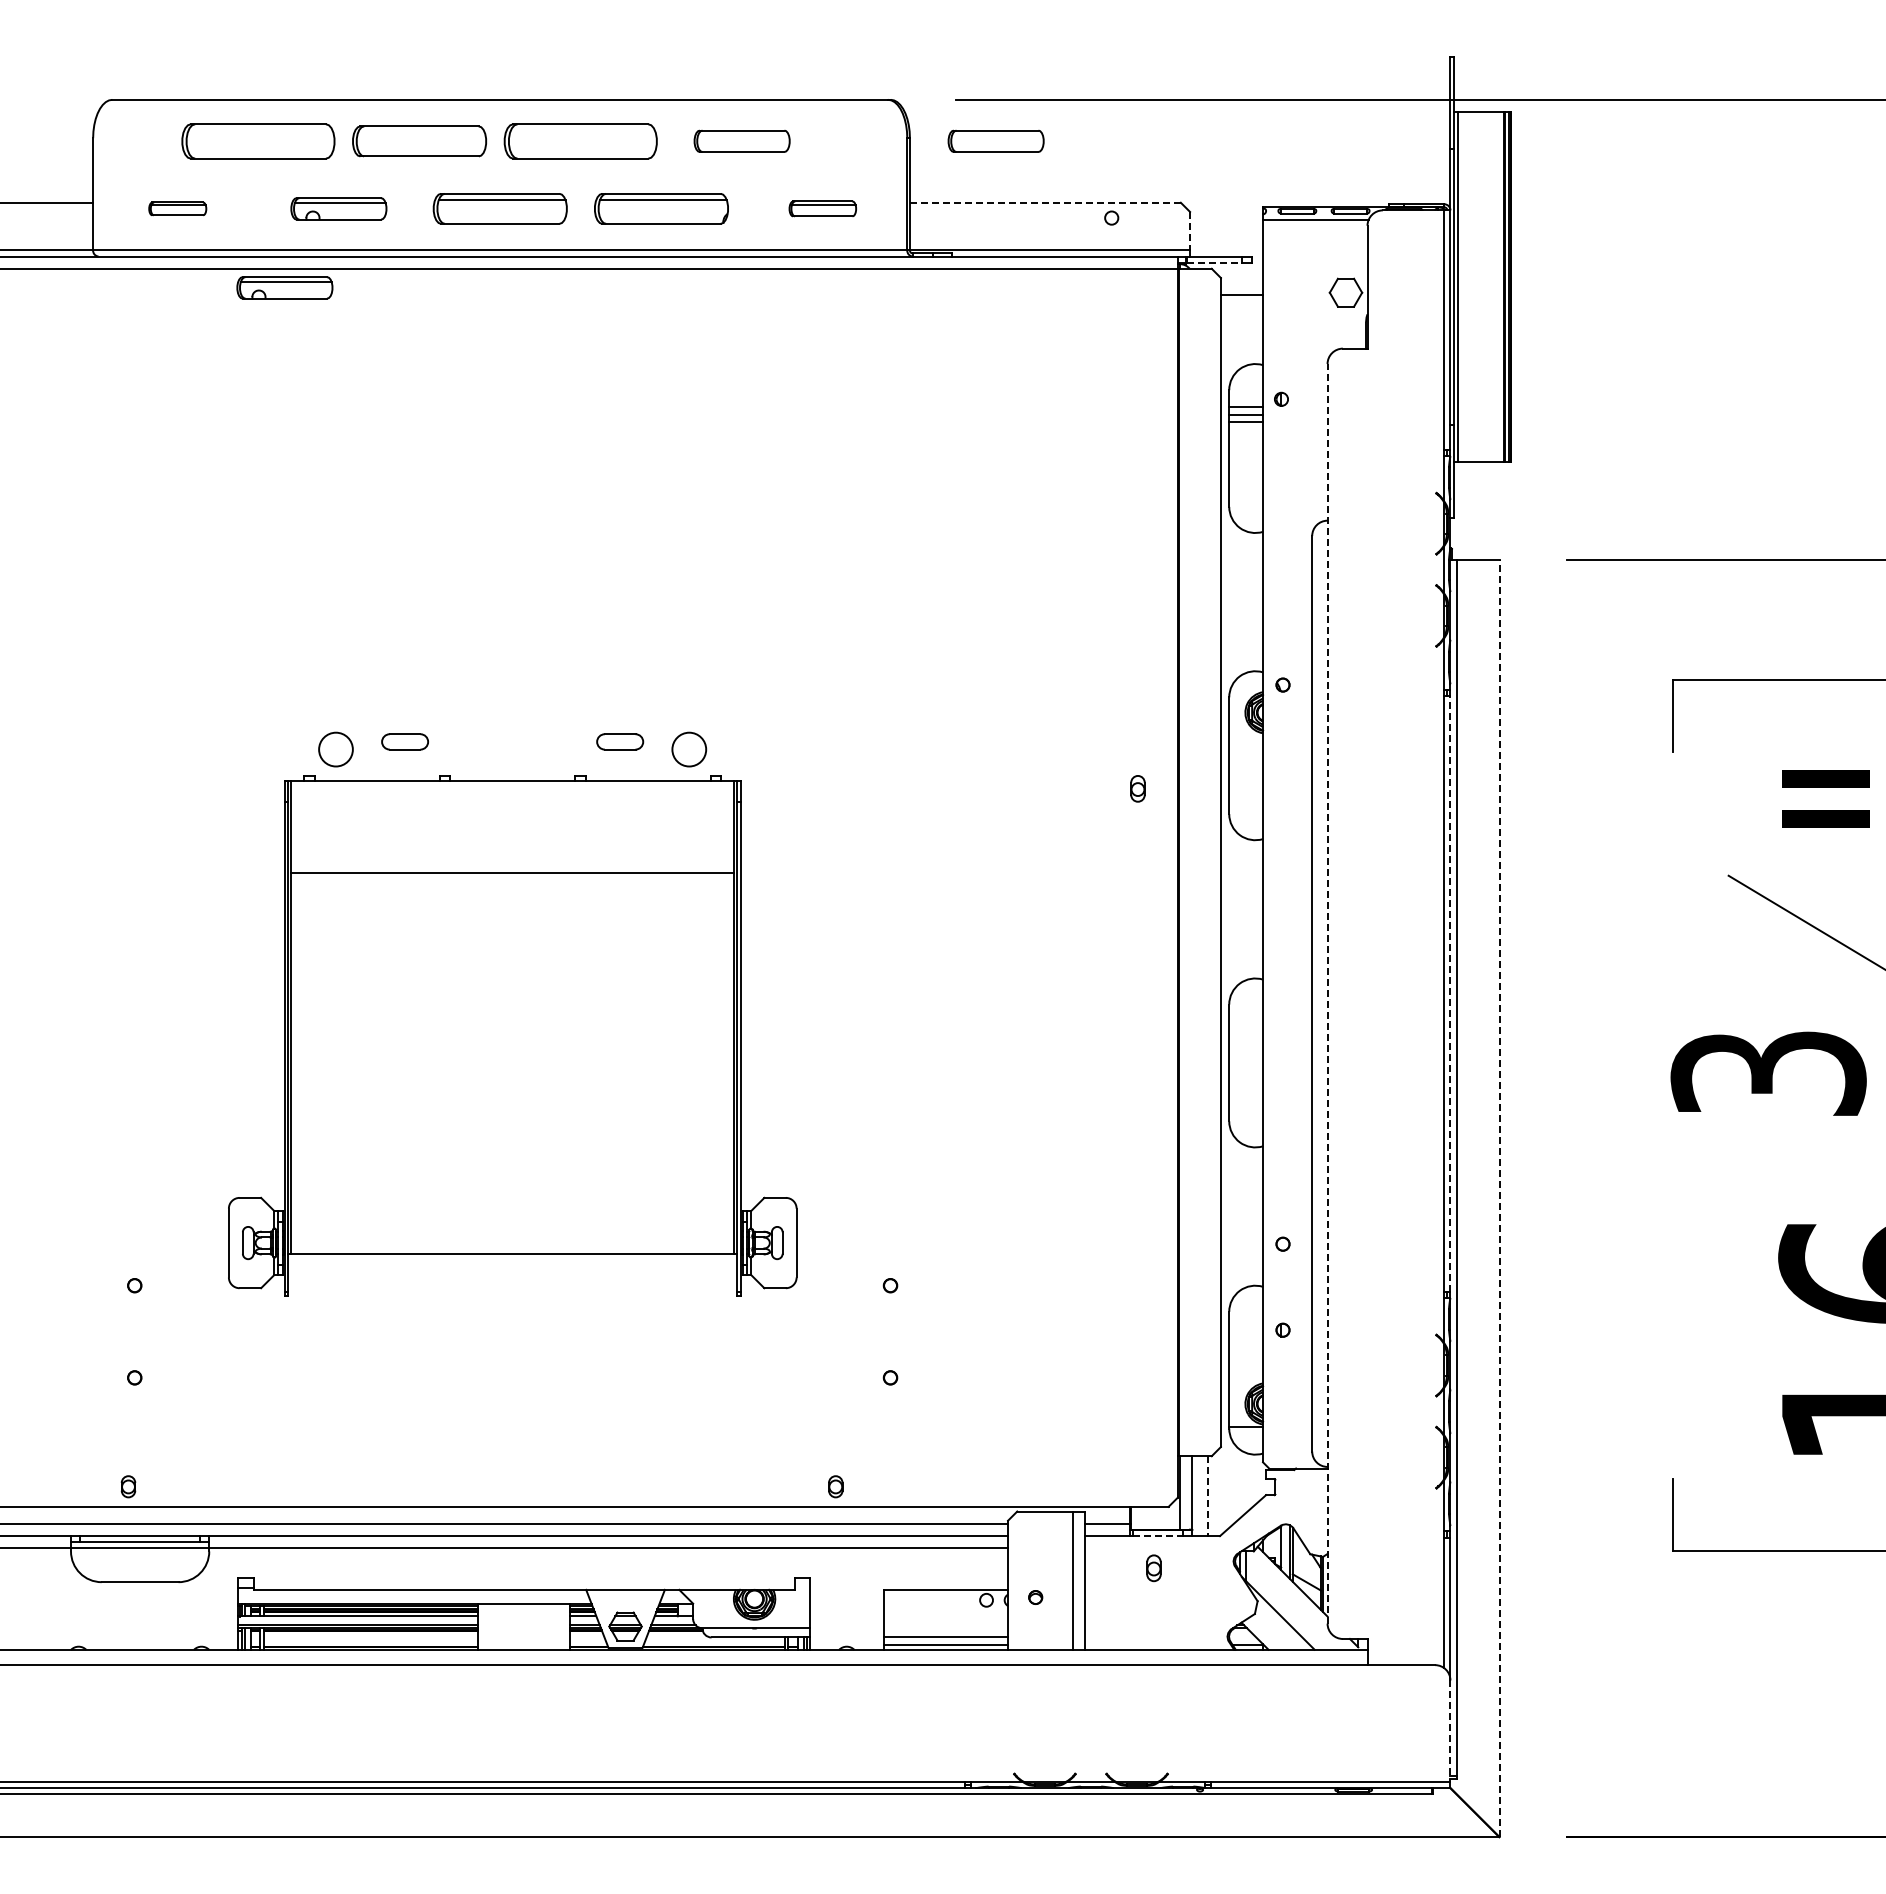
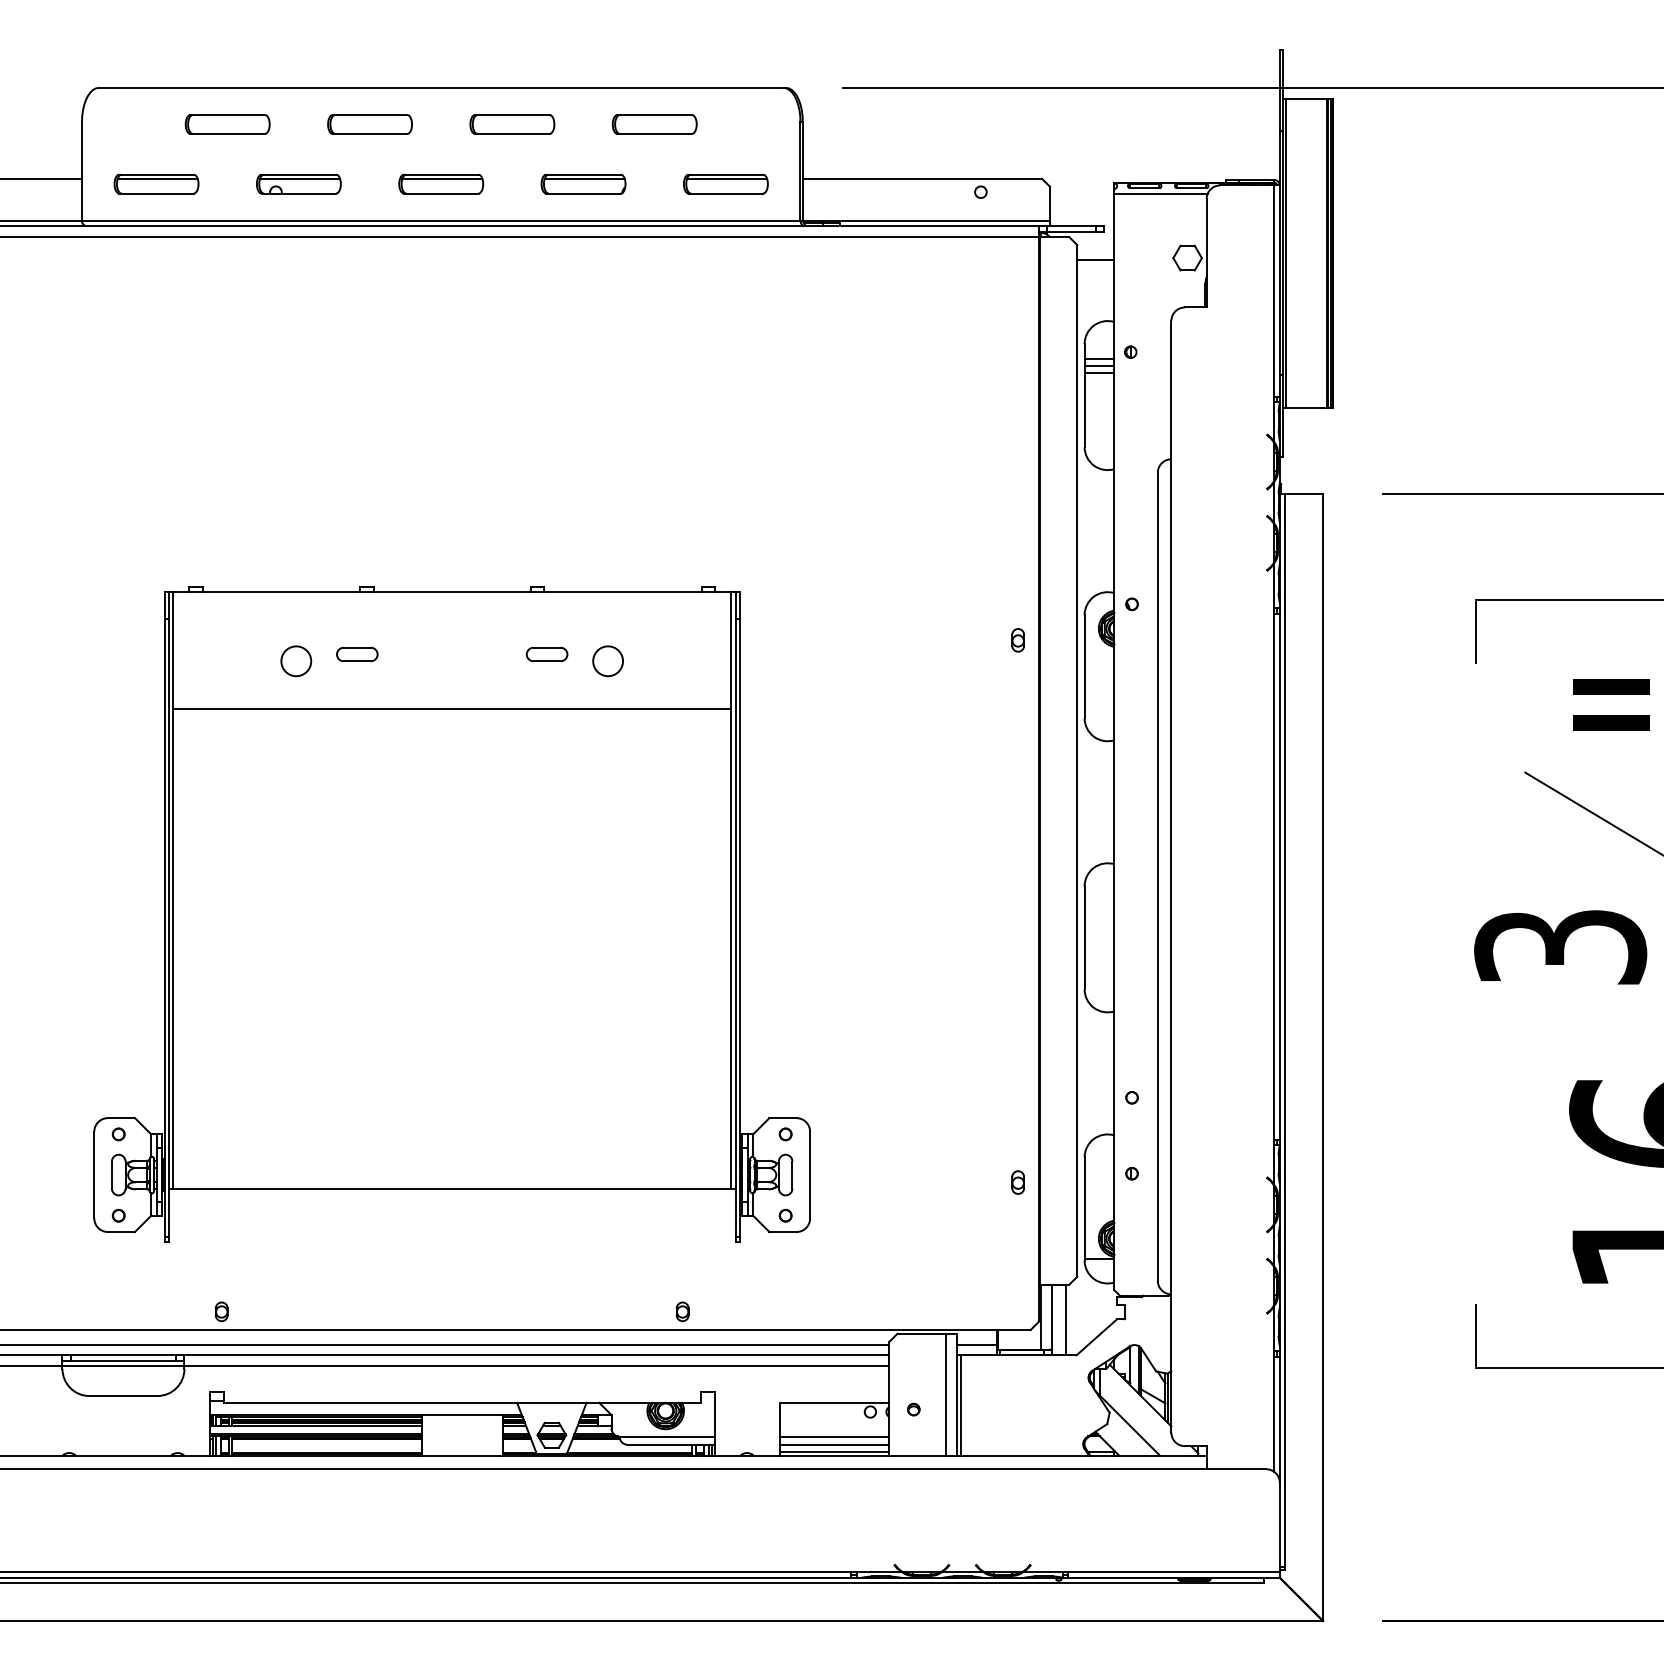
part: (257, 140) -> (227, 123), size x0.62
part: (419, 140) -> (370, 123), size x0.71
part: (580, 140) -> (512, 123), size x0.62
part: (995, 140) -> (878, 123), removed
line: (1045, 202) -> (922, 178), dashed -> solid
part: (177, 208) -> (156, 183), size x1.67
part: (499, 208) -> (440, 183), size x0.71
part: (661, 208) -> (583, 183), size x0.71
part: (822, 208) -> (725, 183), size x1.43
line: (1190, 231) -> (1050, 204), dashed -> solid
line: (1214, 262) -> (1071, 231), dashed -> solid
part: (284, 287) -> (250, 253), removed
part: (1137, 788) -> (1017, 640), moved
line: (1327, 993) -> (1171, 876), dashed -> solid
line: (1450, 993) -> (1279, 876), dashed -> solid
part: (512, 1035) -> (452, 913), size x1.43
line: (1499, 1198) -> (1323, 1057), dashed -> solid
part: (128, 1486) -> (221, 1311), moved
part: (835, 1486) -> (682, 1311), moved
line: (1207, 1496) -> (1065, 1320), dashed -> solid
line: (1158, 1536) -> (1022, 1355), dashed -> solid
part: (1153, 1568) -> (1017, 1182), moved
line: (1089, 1592) -> (961, 1405), added
line: (945, 1628) -> (834, 1436), added
line: (1450, 1731) -> (1279, 1527), dashed -> solid

